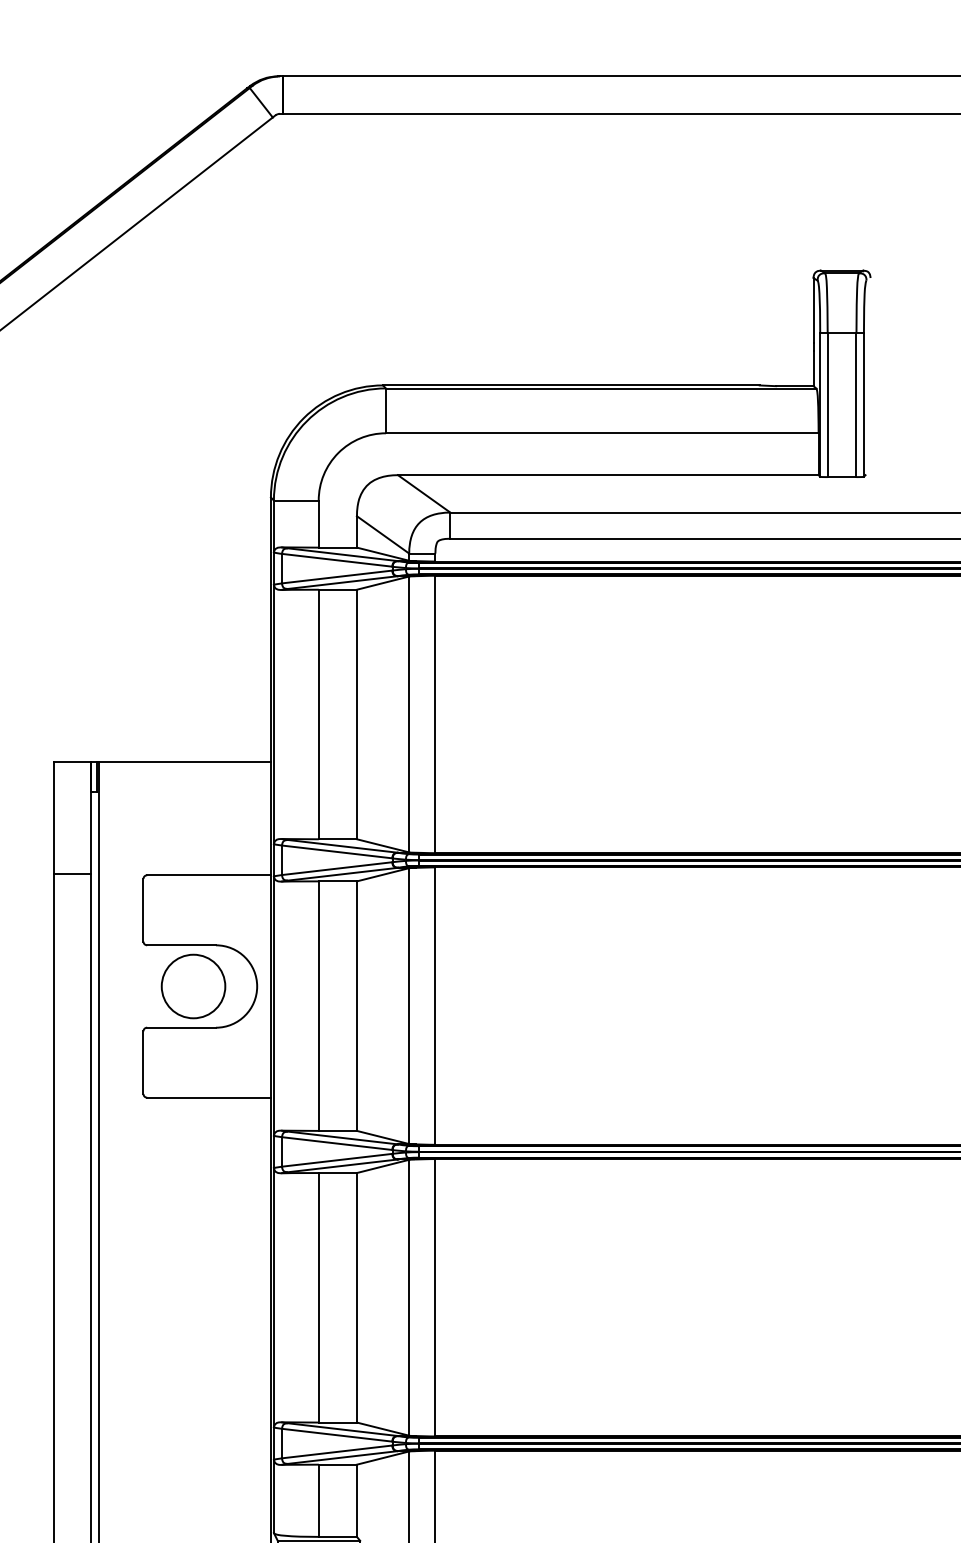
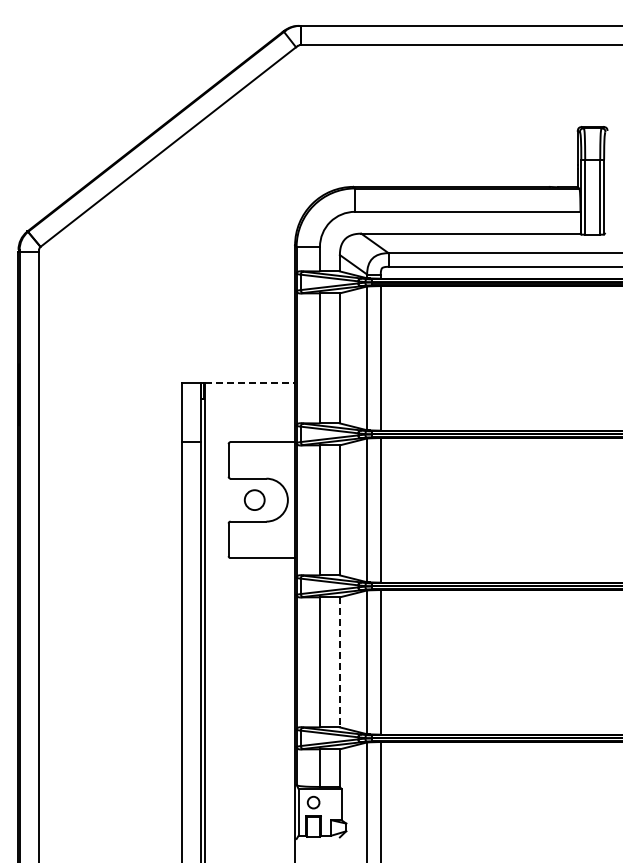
line: (185, 762) -> (250, 383), solid -> dashed
circle: (193, 985) -> (254, 499), size x0.6
line: (356, 1298) -> (339, 662), solid -> dashed

